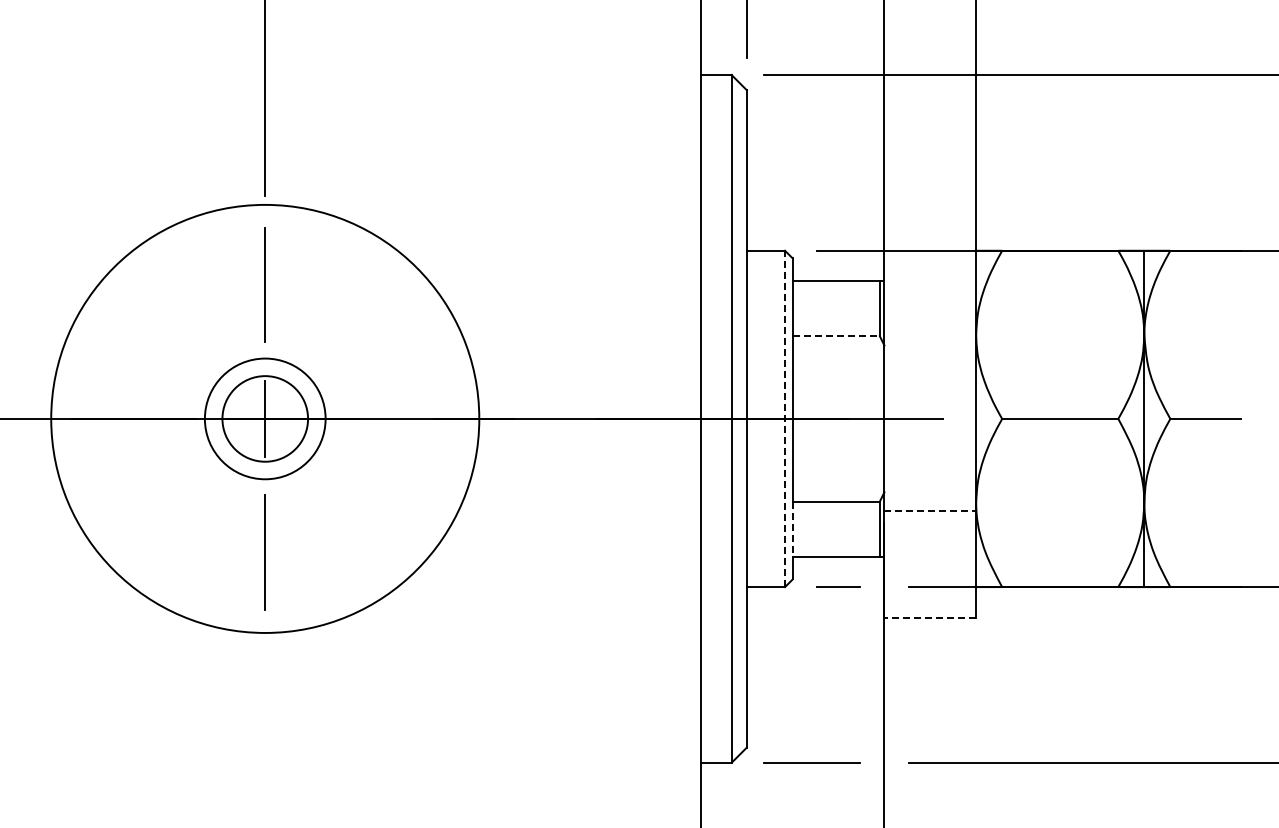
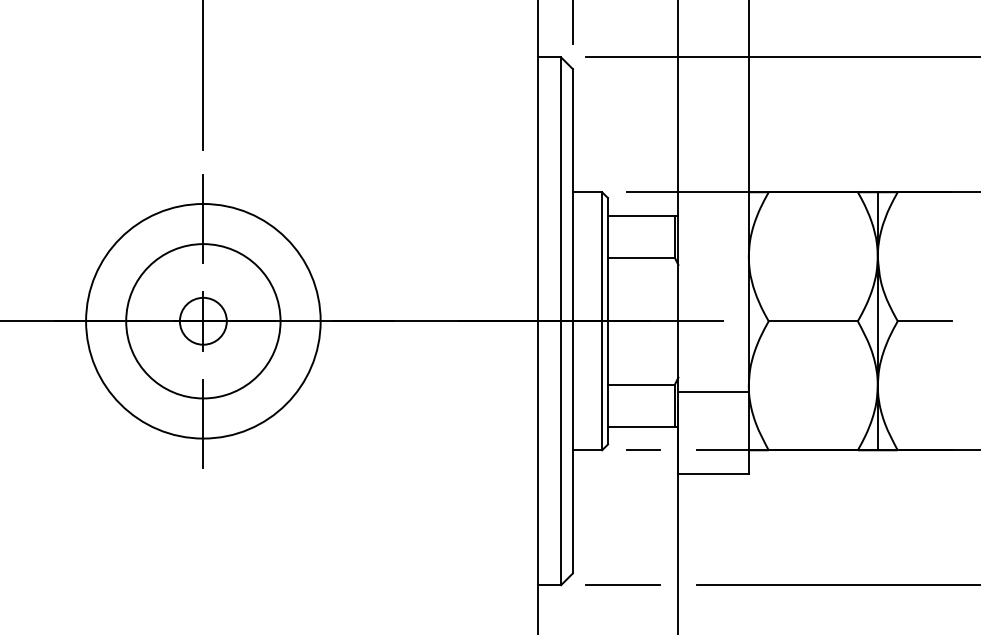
line: (836, 336) -> (641, 258), dashed -> solid
circle: (264, 418) -> (202, 320), size x0.71
circle: (264, 418) -> (202, 320), size x1.67
circle: (265, 418) -> (203, 320), size x0.71
line: (785, 418) -> (602, 320), dashed -> solid
line: (930, 510) -> (713, 391), dashed -> solid
line: (792, 529) -> (607, 406), dashed -> solid
line: (930, 617) -> (713, 473), dashed -> solid

